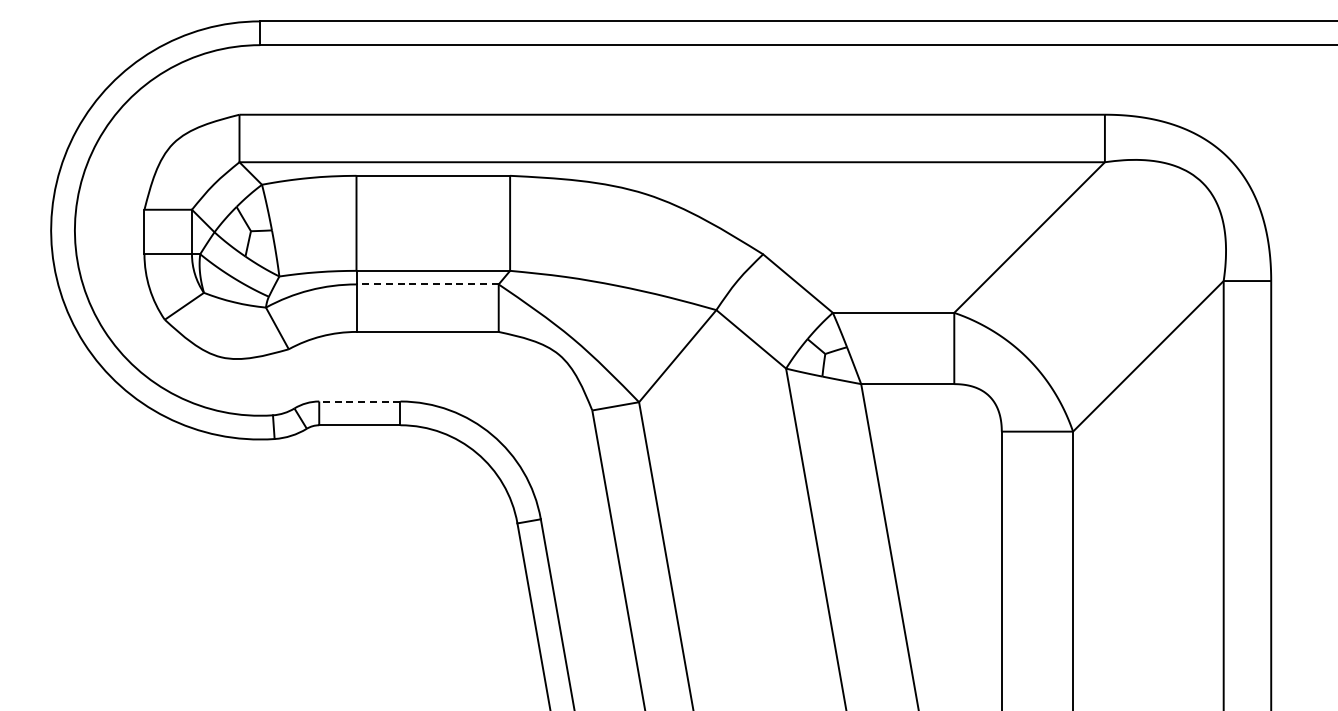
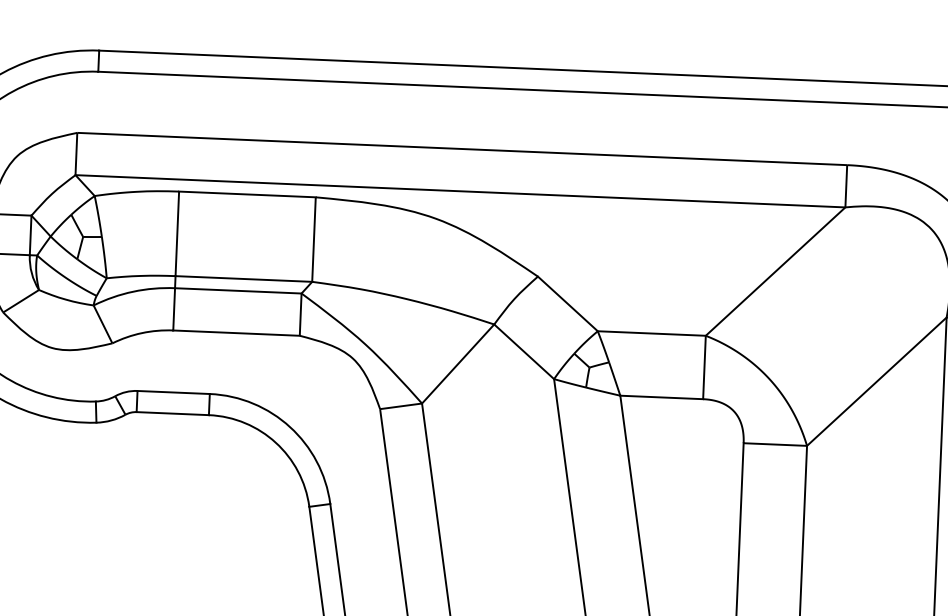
line: (427, 284) -> (238, 290), dashed -> solid
line: (359, 401) -> (173, 392), dashed -> solid

